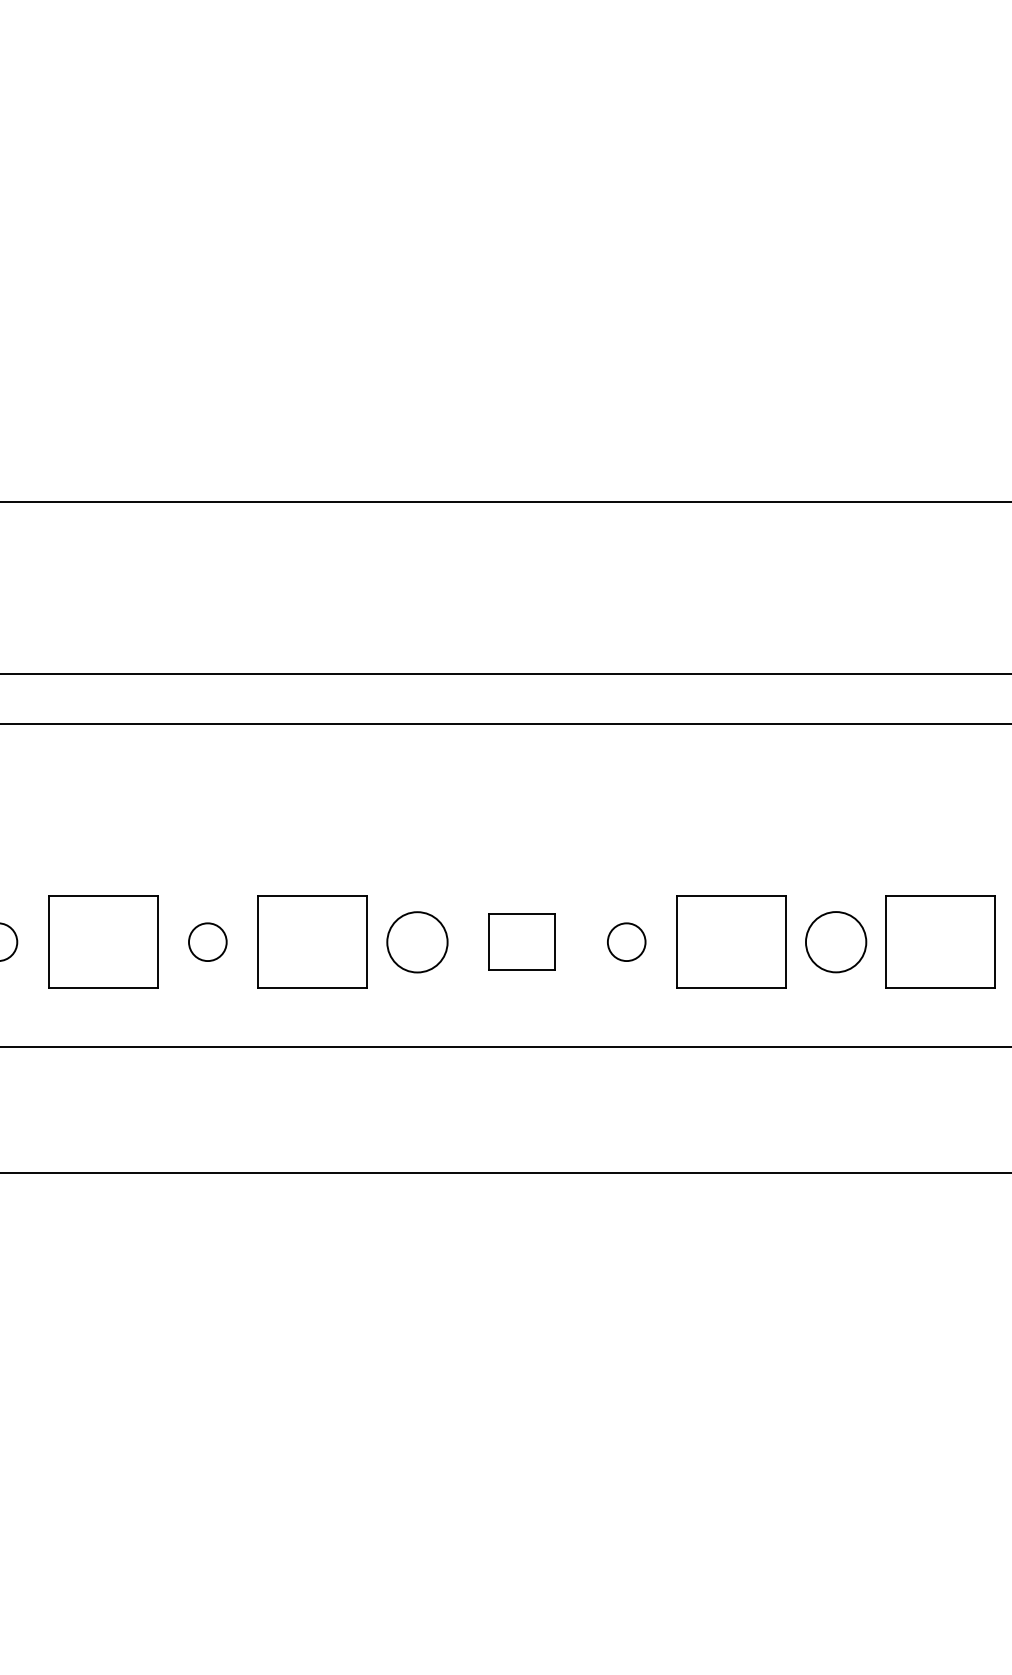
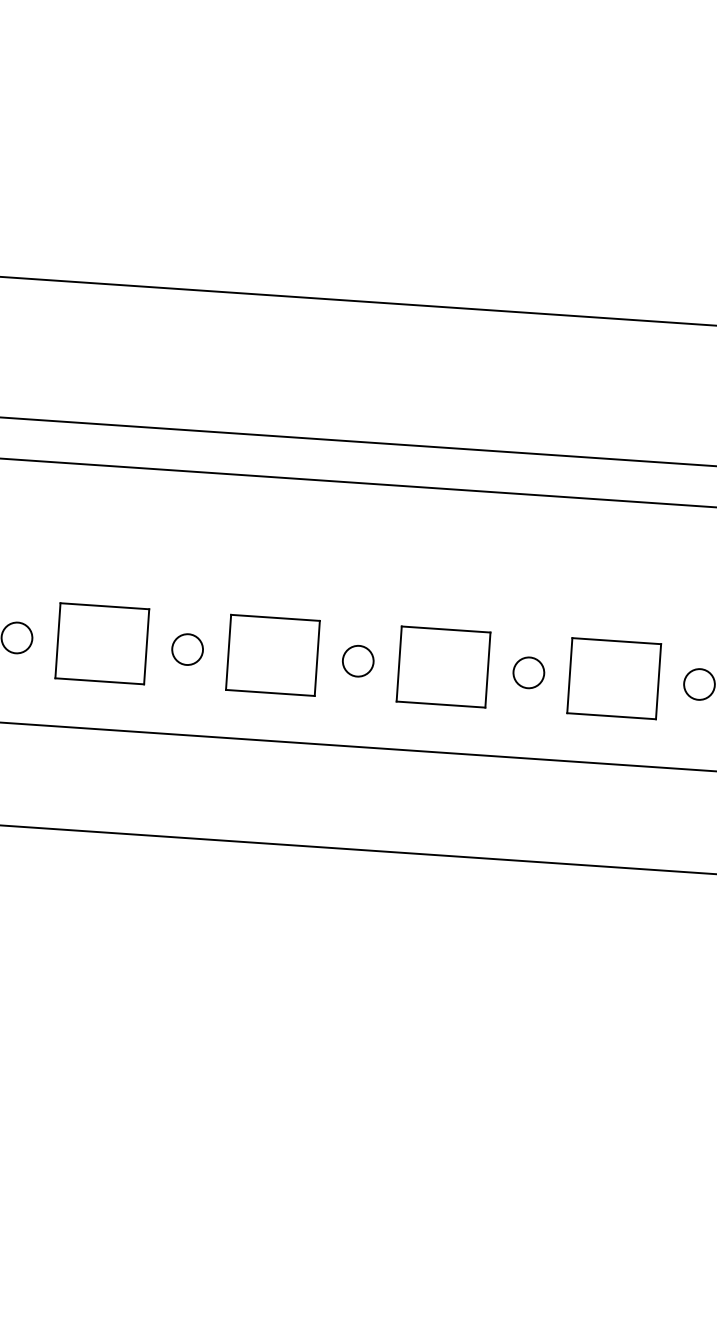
circle: (416, 941) -> (187, 648), size x0.62
part: (521, 941) -> (272, 654), size x1.67
circle: (835, 942) -> (528, 673), size x0.62

